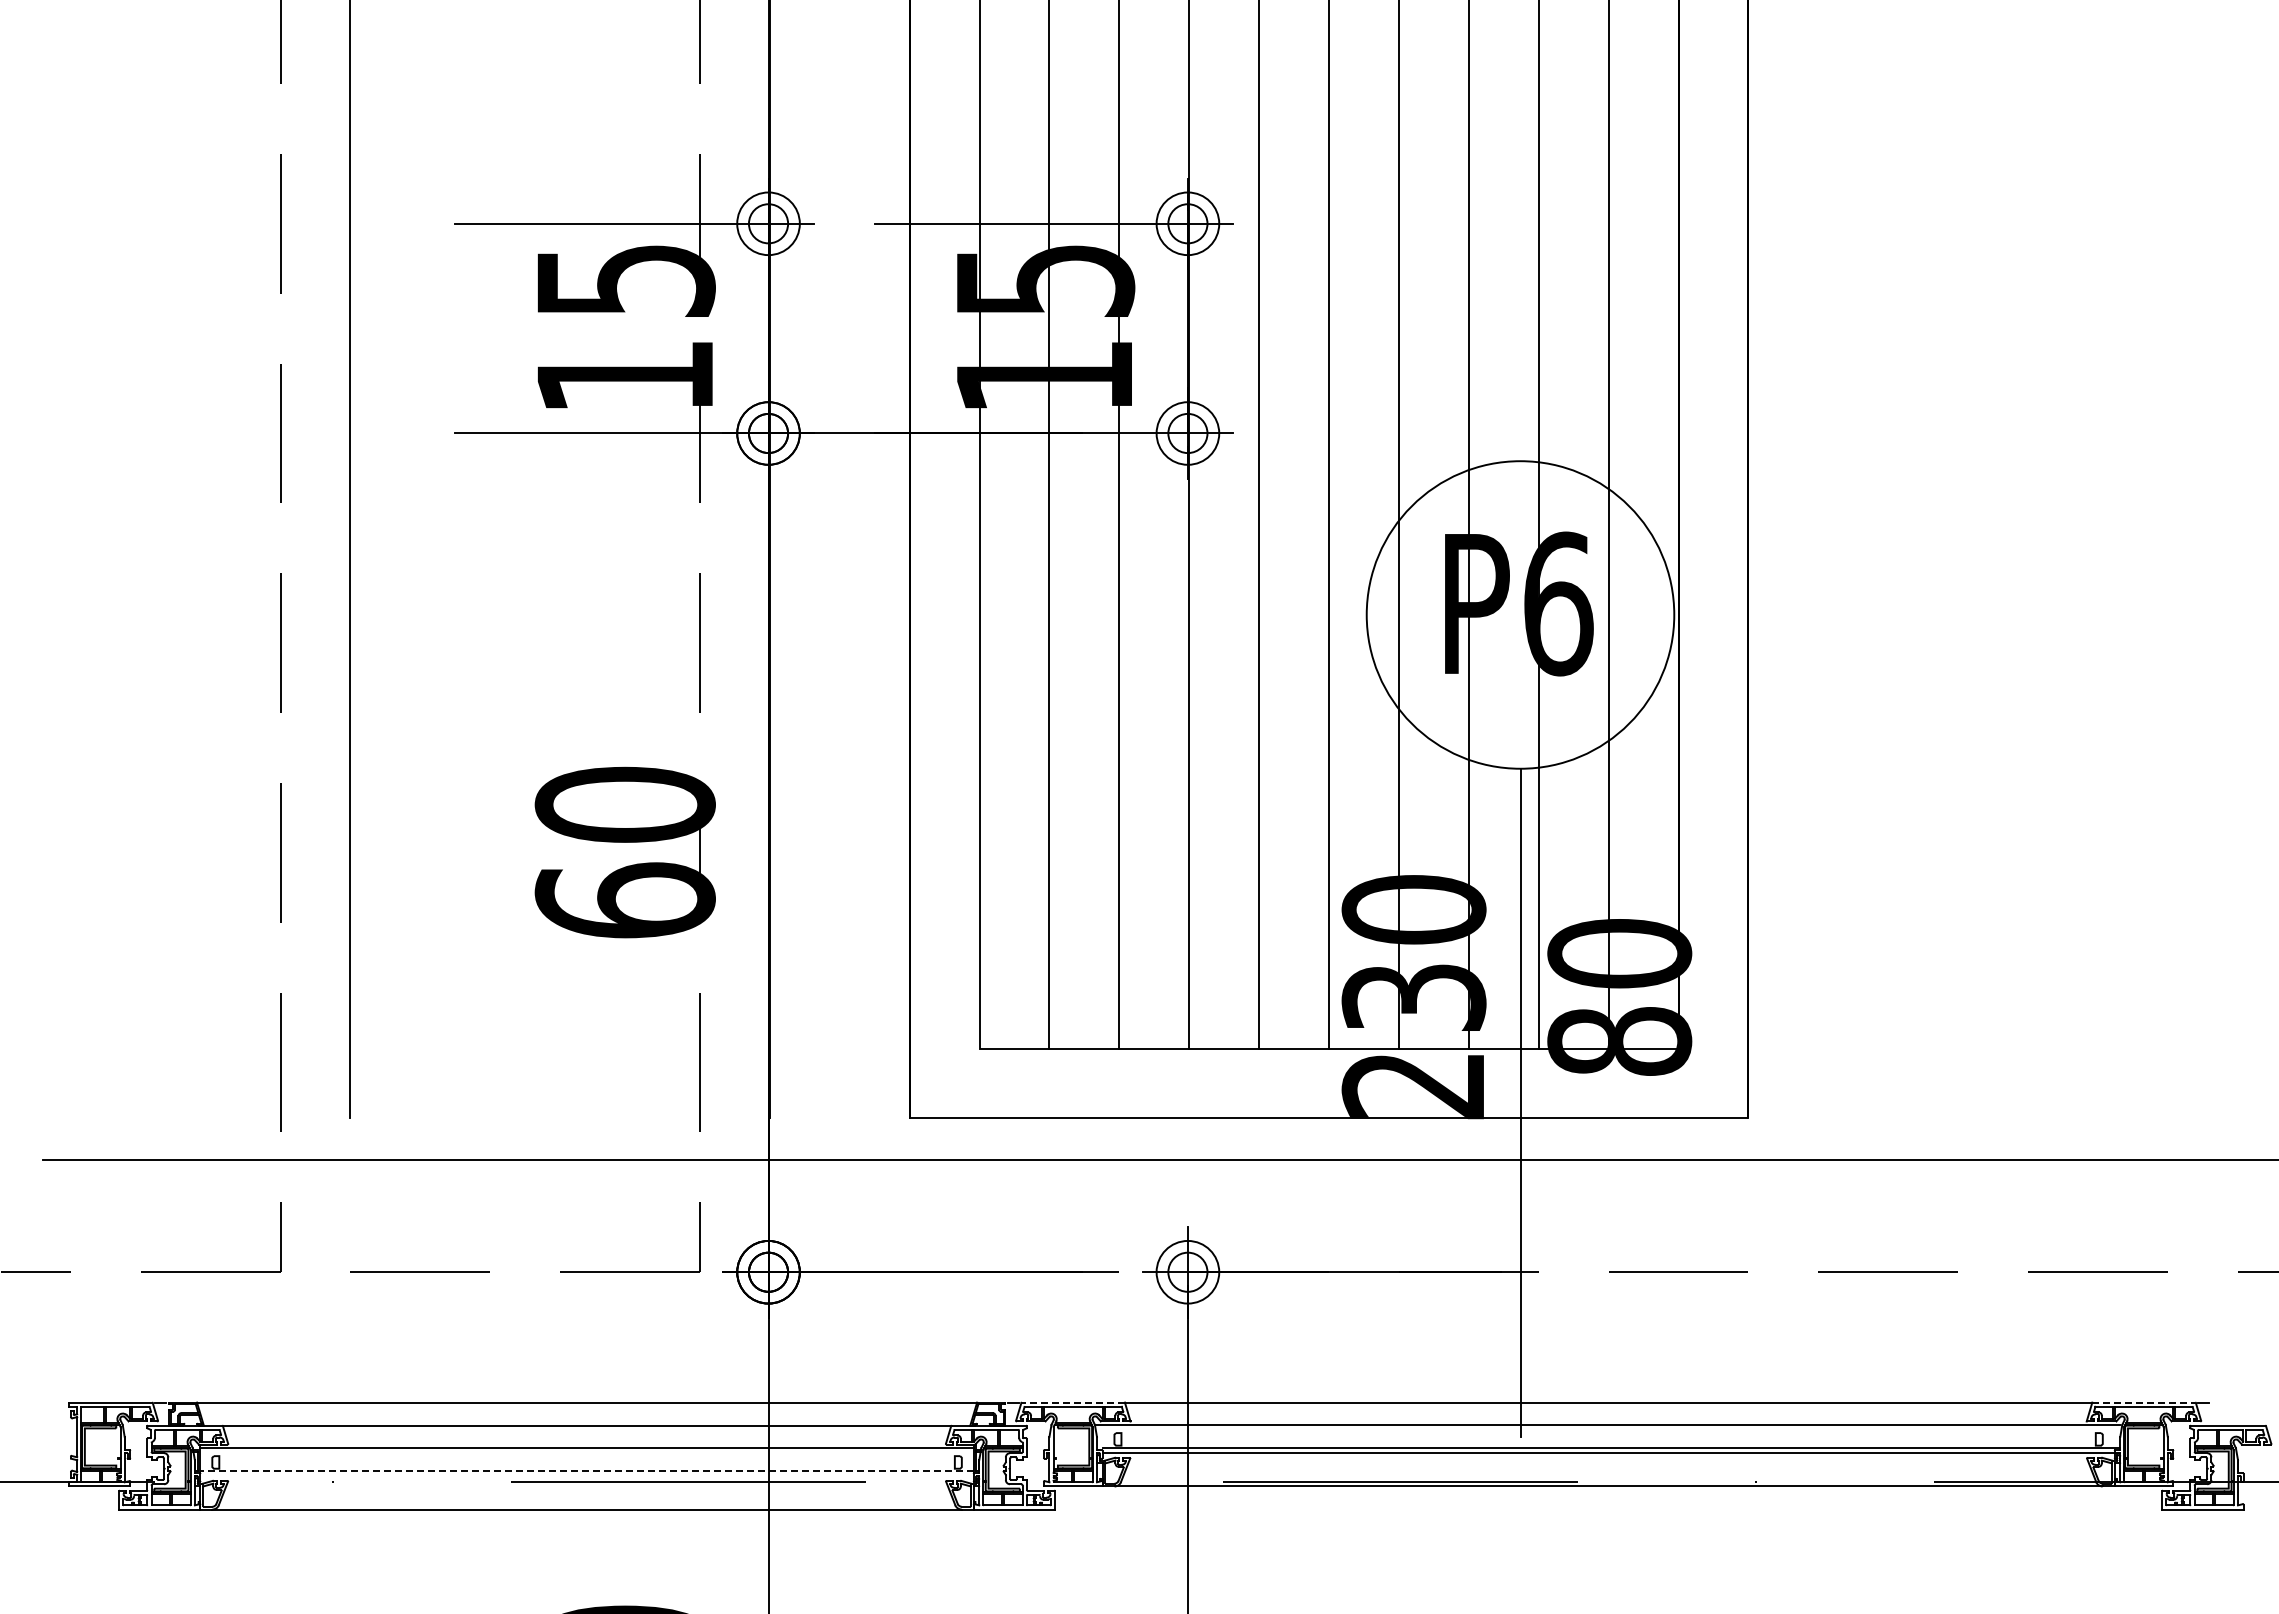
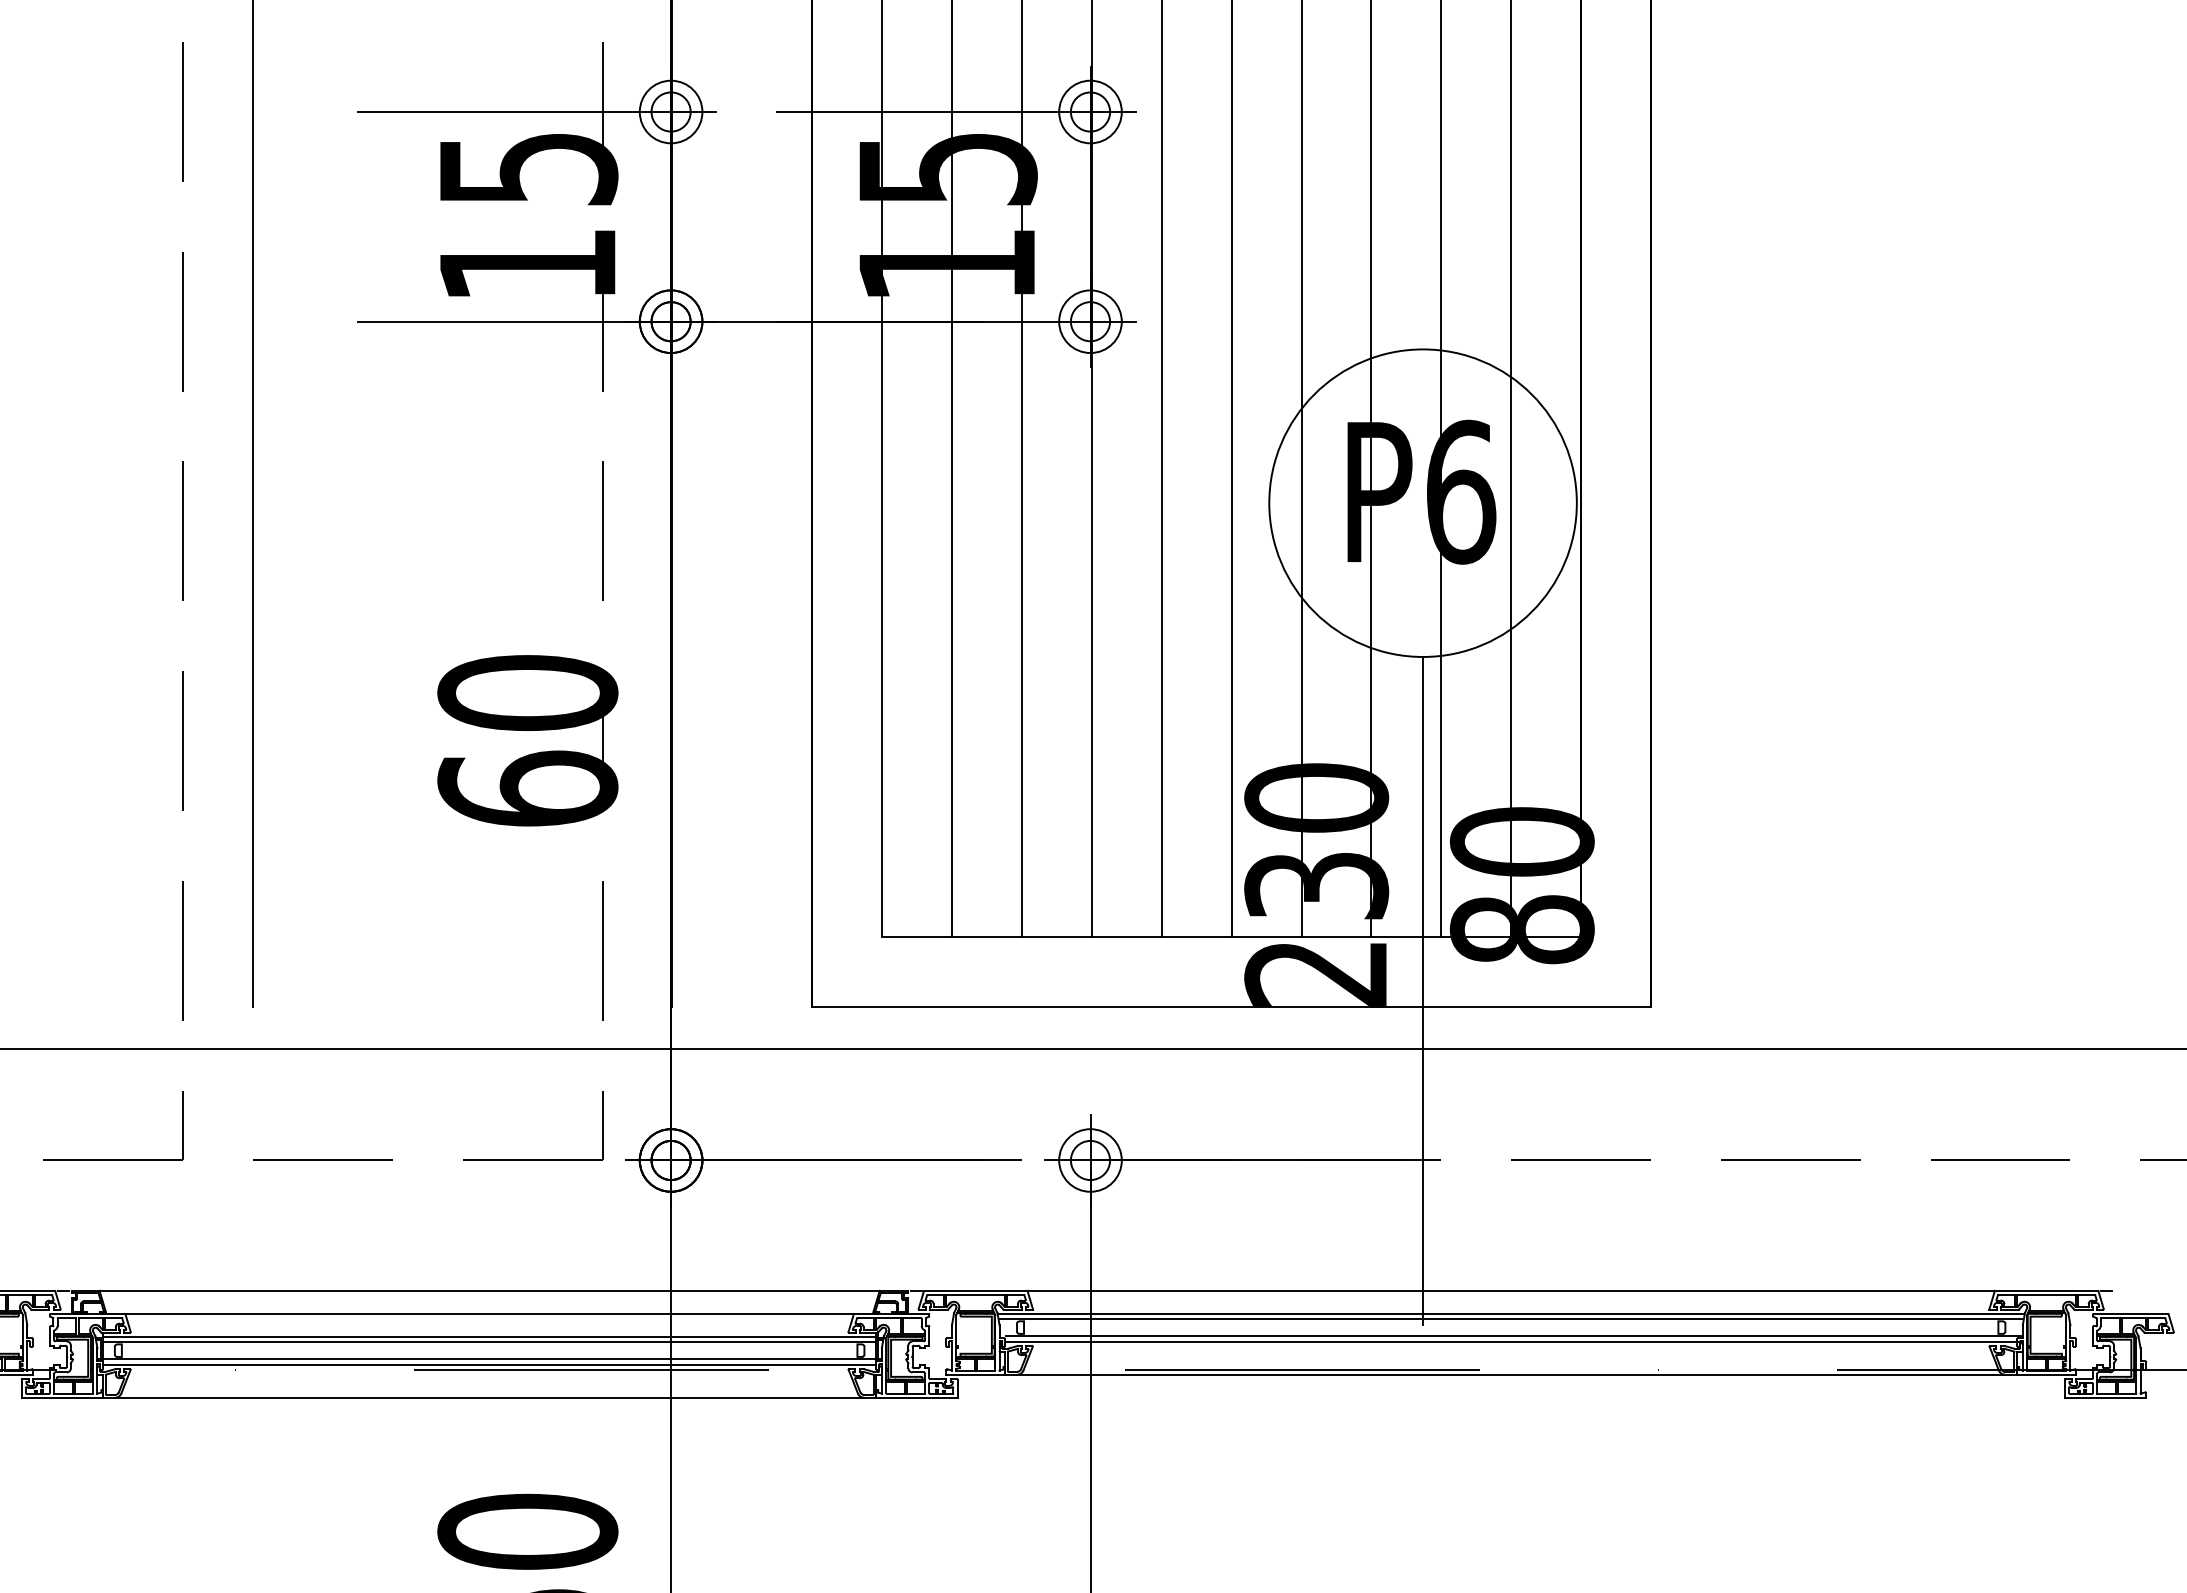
line: (1072, 1402) -> (975, 1290), dashed -> solid
line: (2144, 1402) -> (2047, 1290), dashed -> solid
line: (1607, 1430) -> (1510, 1318), added
line: (586, 1454) -> (489, 1342), added
line: (587, 1470) -> (490, 1358), dashed -> solid
line: (586, 1476) -> (489, 1364), added

